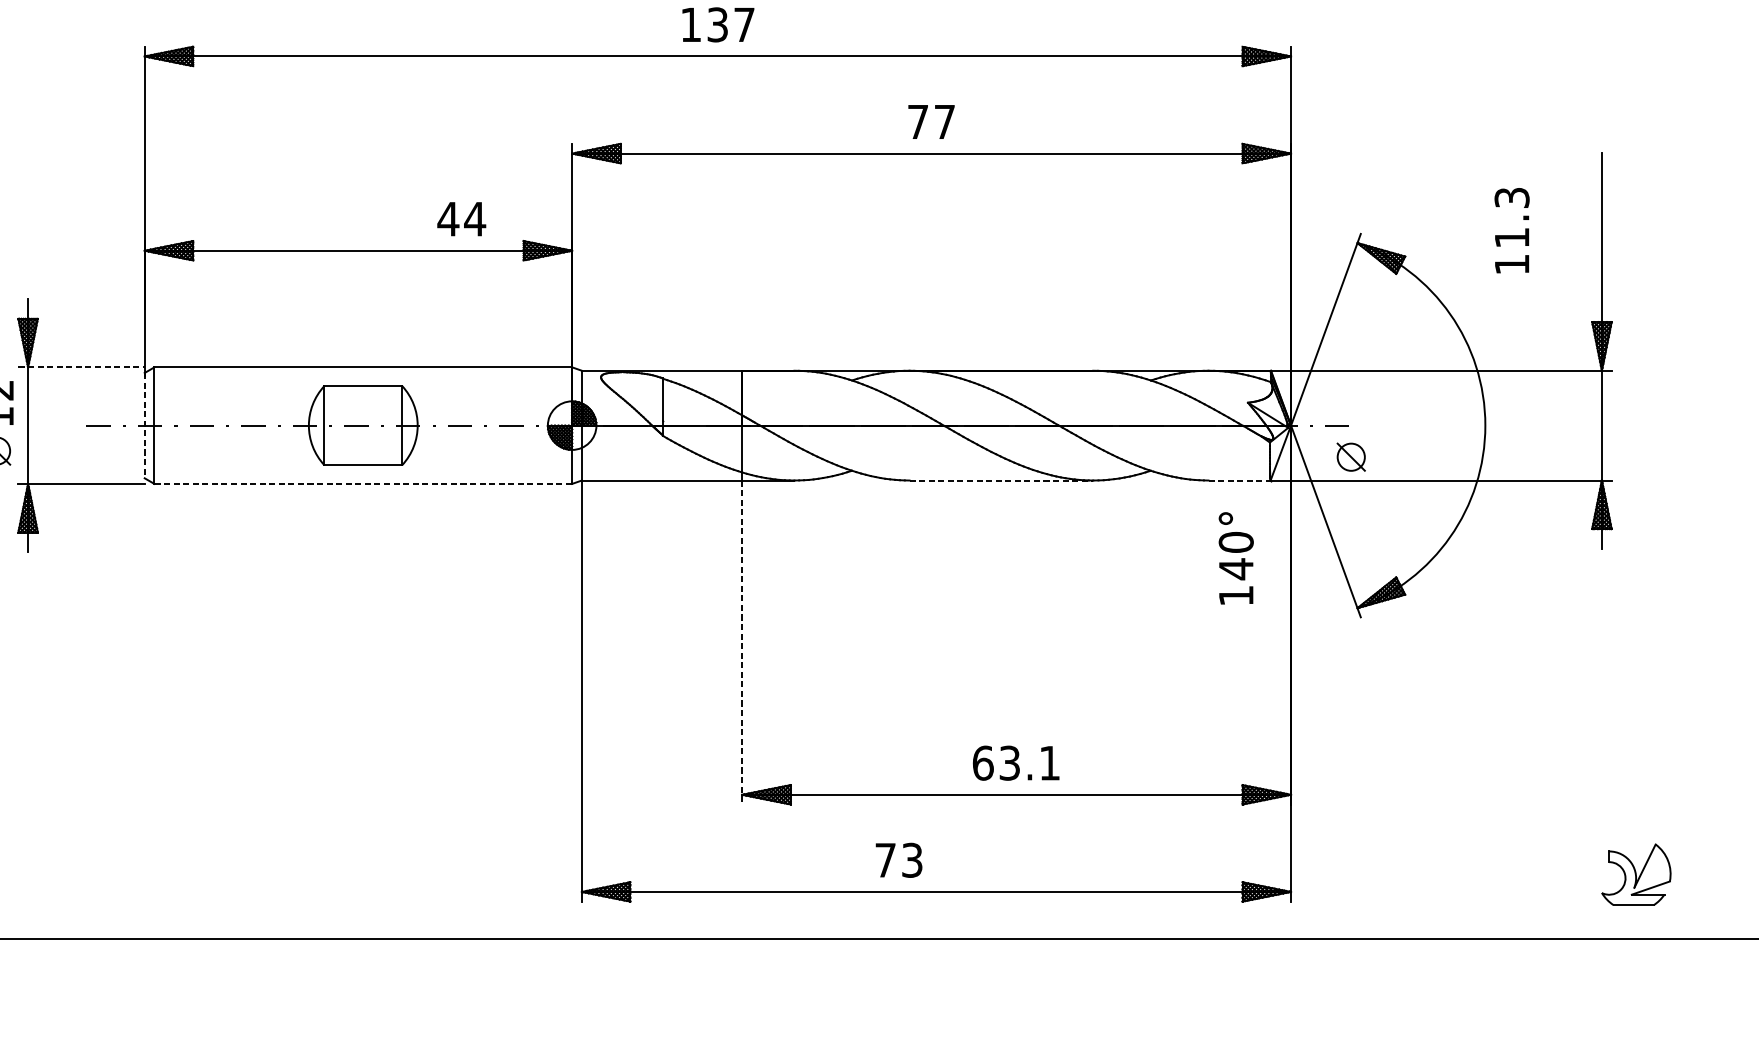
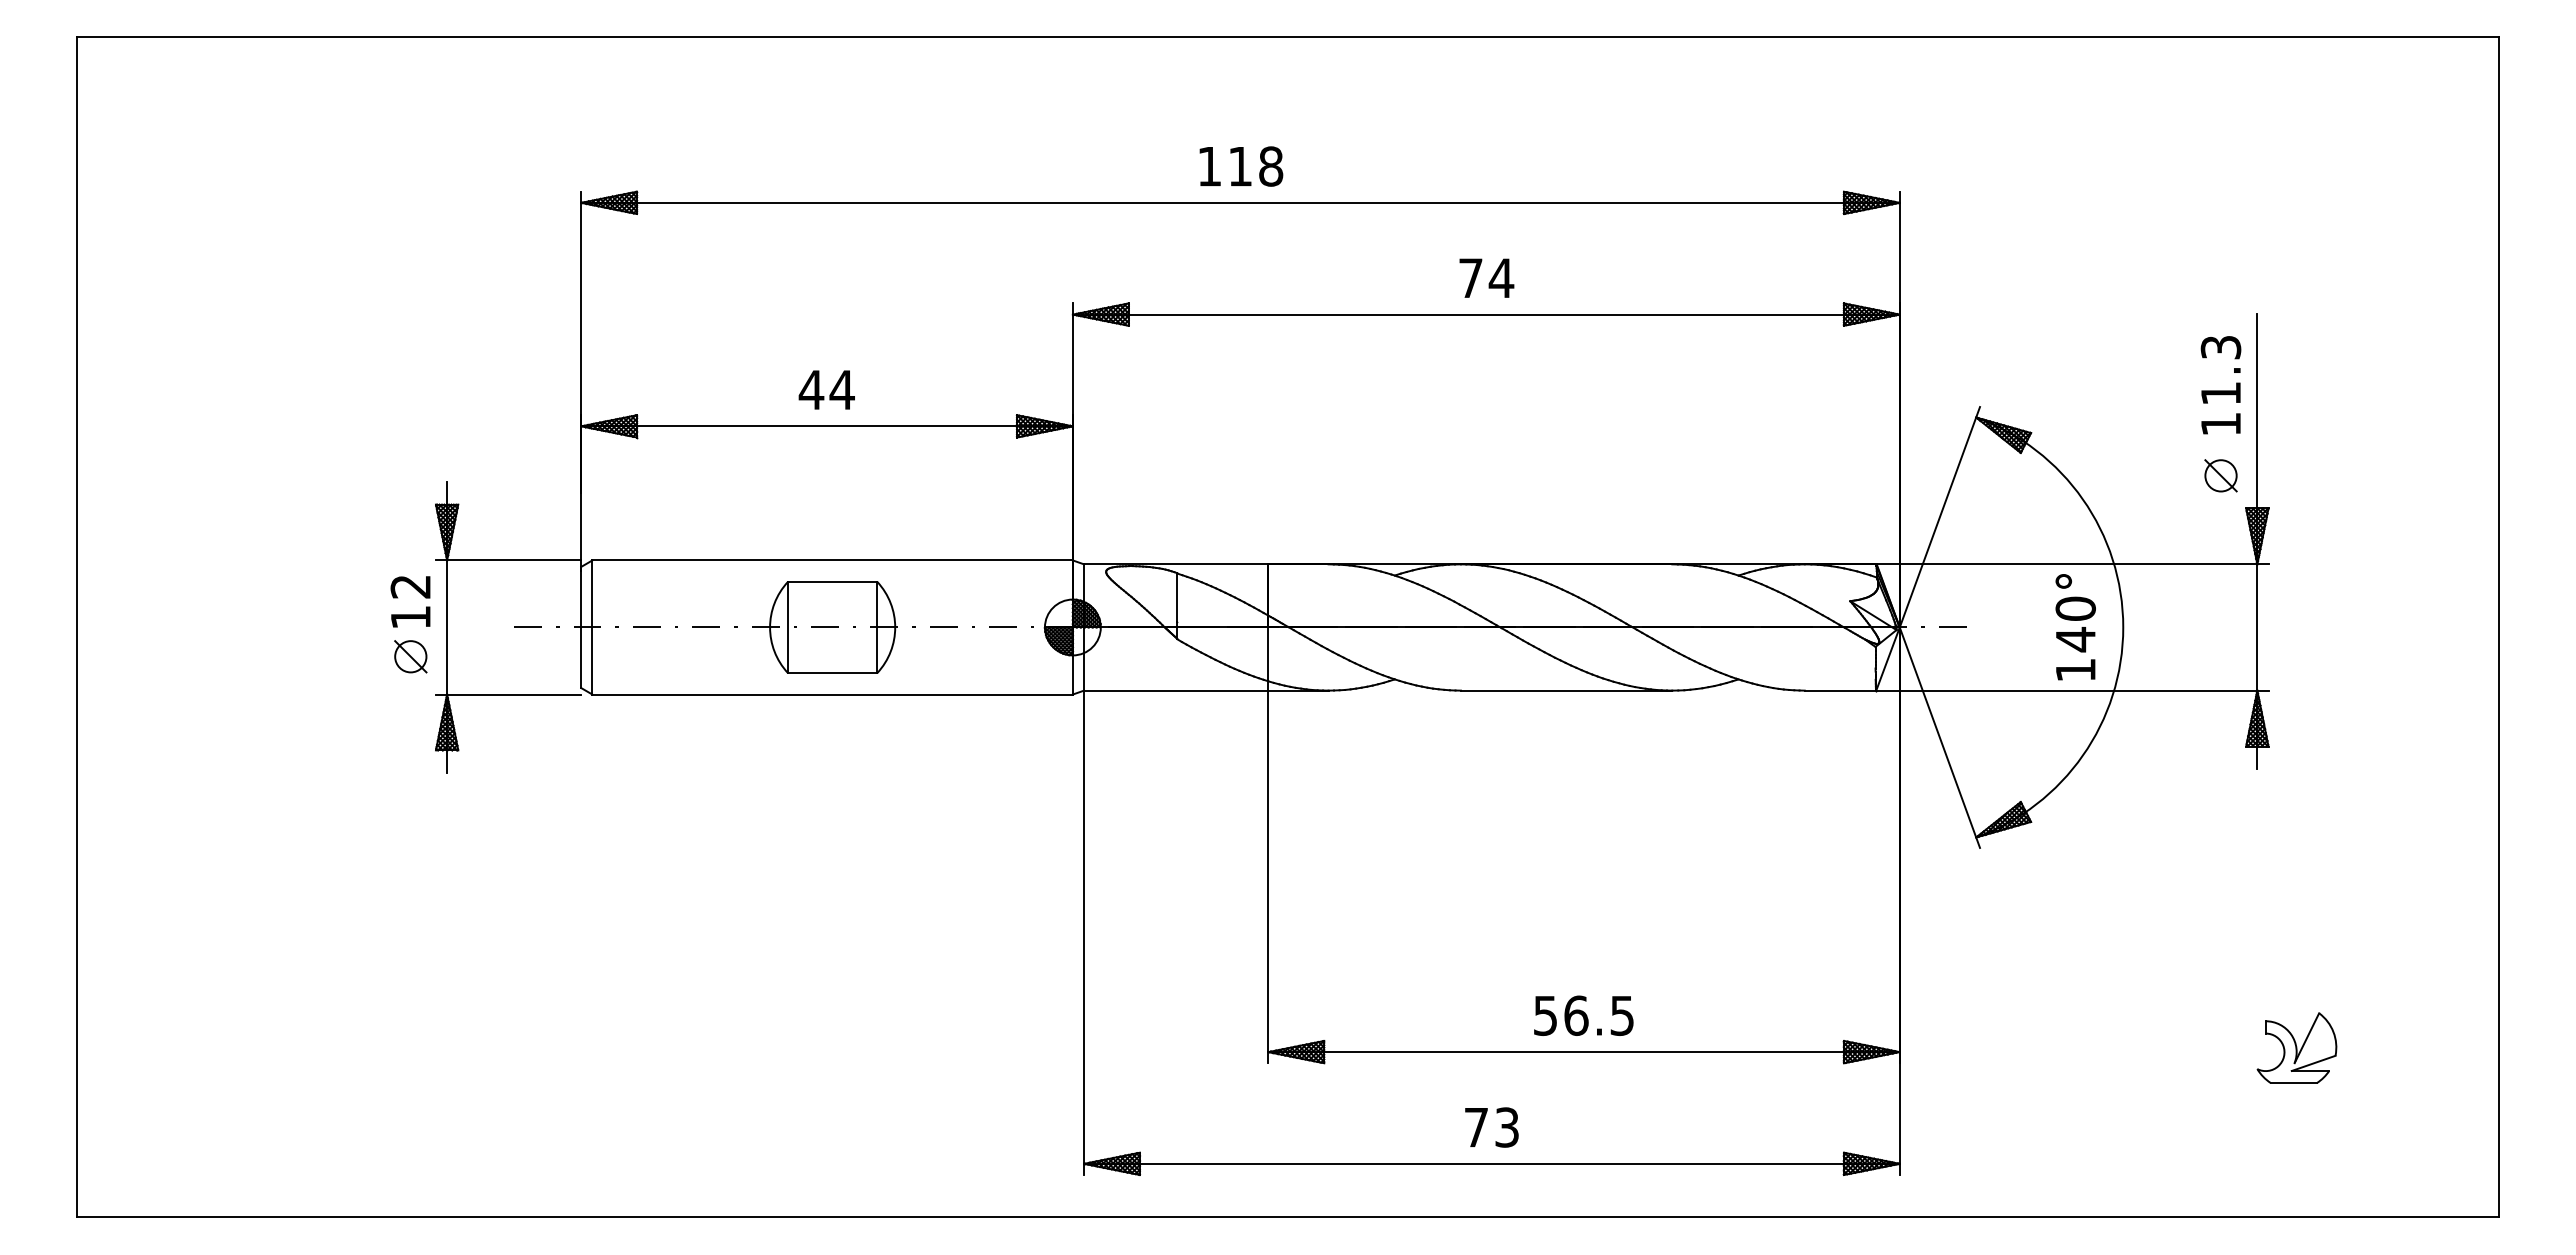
text: (730, 24) -> (1255, 166), 137 -> 118
text: (944, 121) -> (1501, 277), 77 -> 74
text: (461, 218) -> (826, 389), moved
text: (1511, 230) -> (2220, 385), moved
line: (81, 367) -> (508, 560), dashed -> solid
line: (144, 425) -> (581, 627), dashed -> solid
part: (1350, 456) -> (2220, 475), moved
line: (1001, 480) -> (1566, 690), dashed -> solid
line: (1239, 480) -> (1840, 690), dashed -> solid
line: (364, 483) -> (833, 694), dashed -> solid
text: (1236, 558) -> (2075, 627), moved
line: (742, 642) -> (1268, 877), dashed -> solid
text: (1016, 762) -> (1583, 1015), 63.1 -> 56.5
text: (898, 860) -> (1491, 1127), moved
part: (1635, 874) -> (2296, 1047), moved

